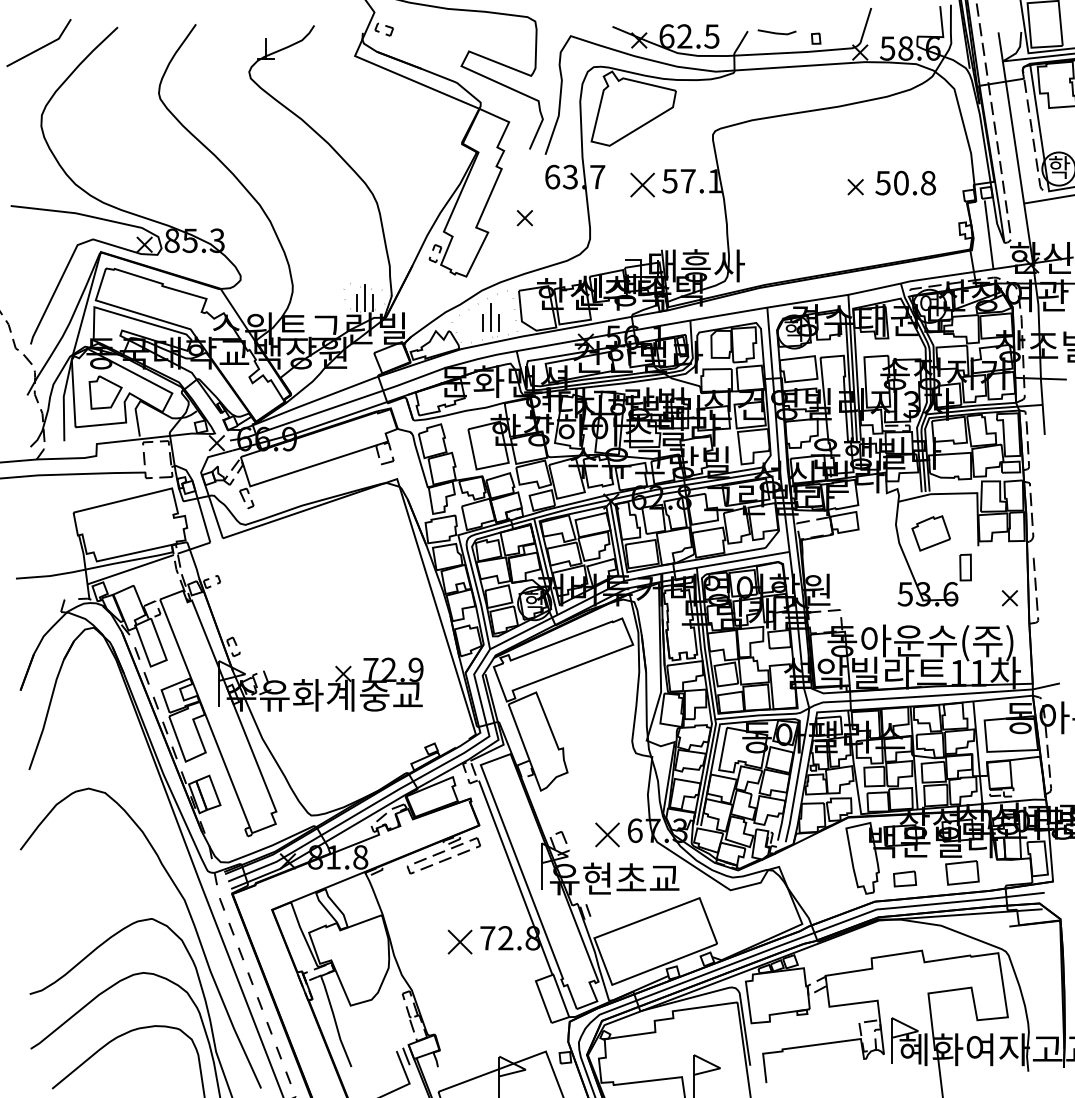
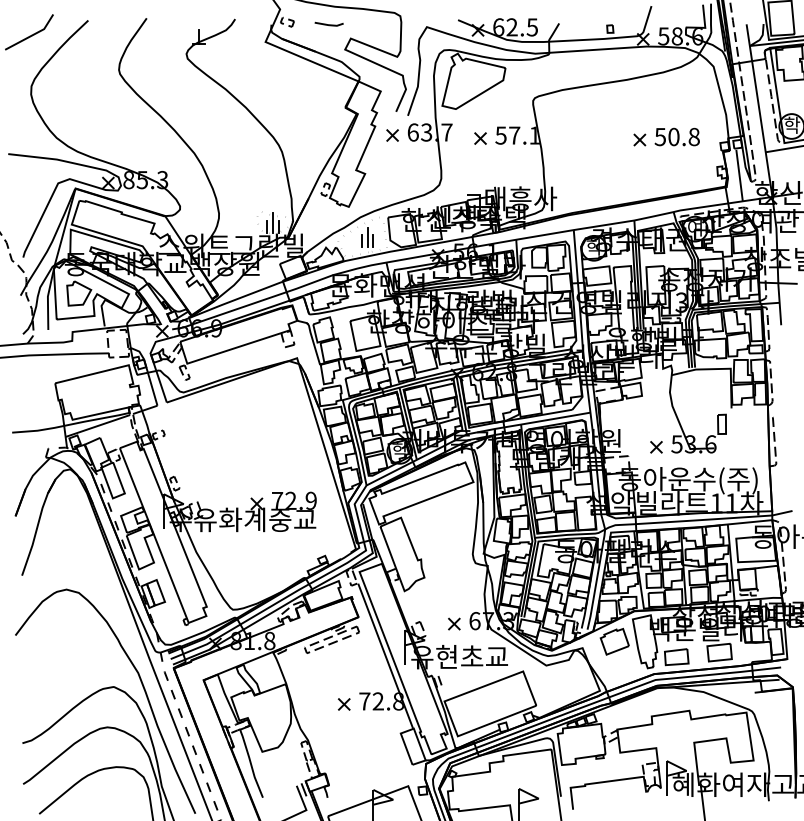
line: (776, 32) -> (328, 24), moved
part: (642, 185) -> (480, 138), size x0.62
part: (524, 218) -> (392, 135), moved
part: (930, 533) -> (614, 641), moved
part: (1009, 598) -> (656, 447), moved
part: (607, 834) -> (454, 623), size x0.62
part: (904, 878) -> (676, 656), size x1.43
part: (460, 942) -> (344, 704), size x0.62

